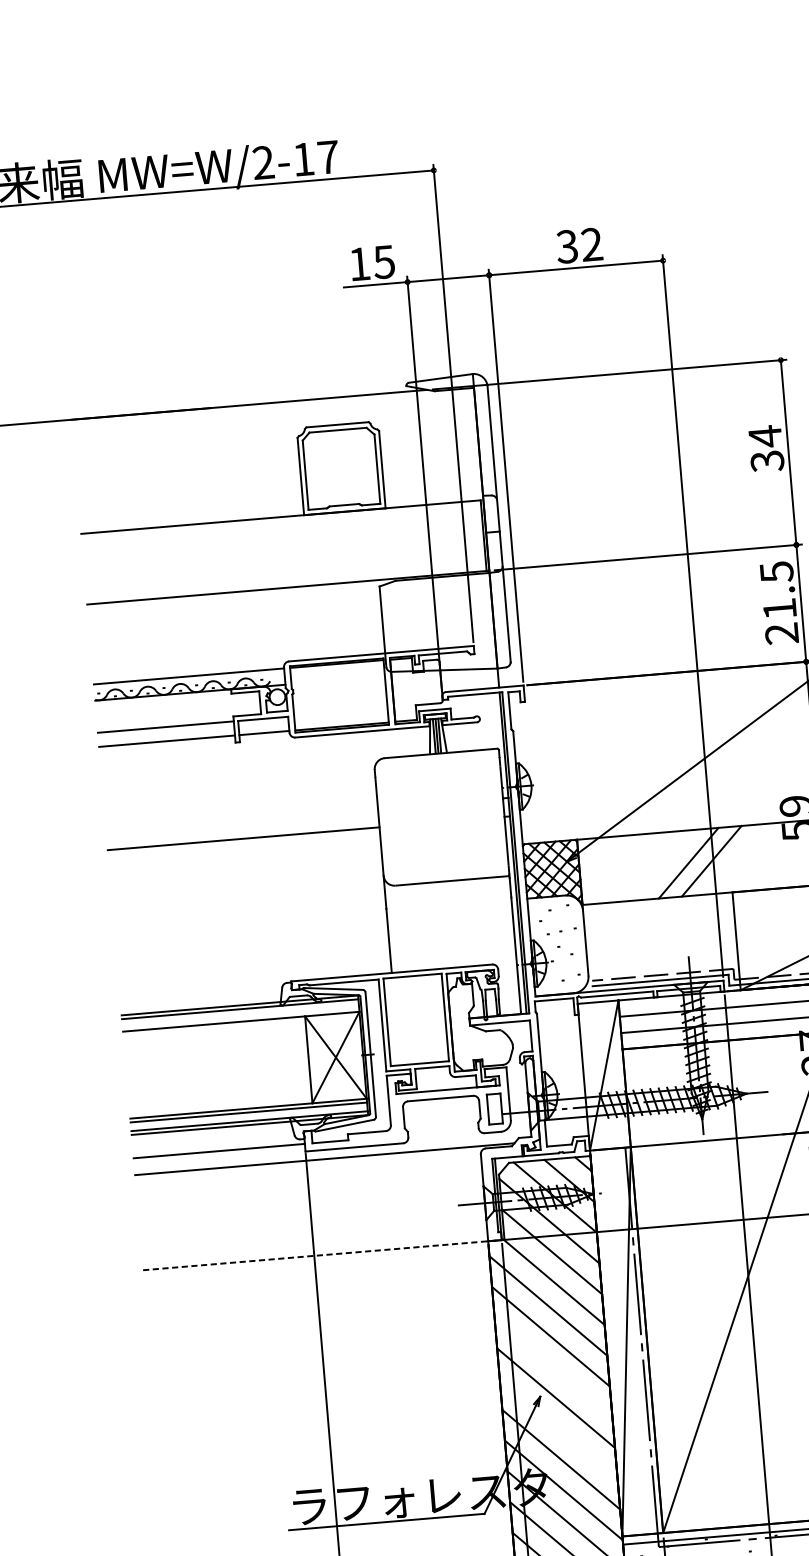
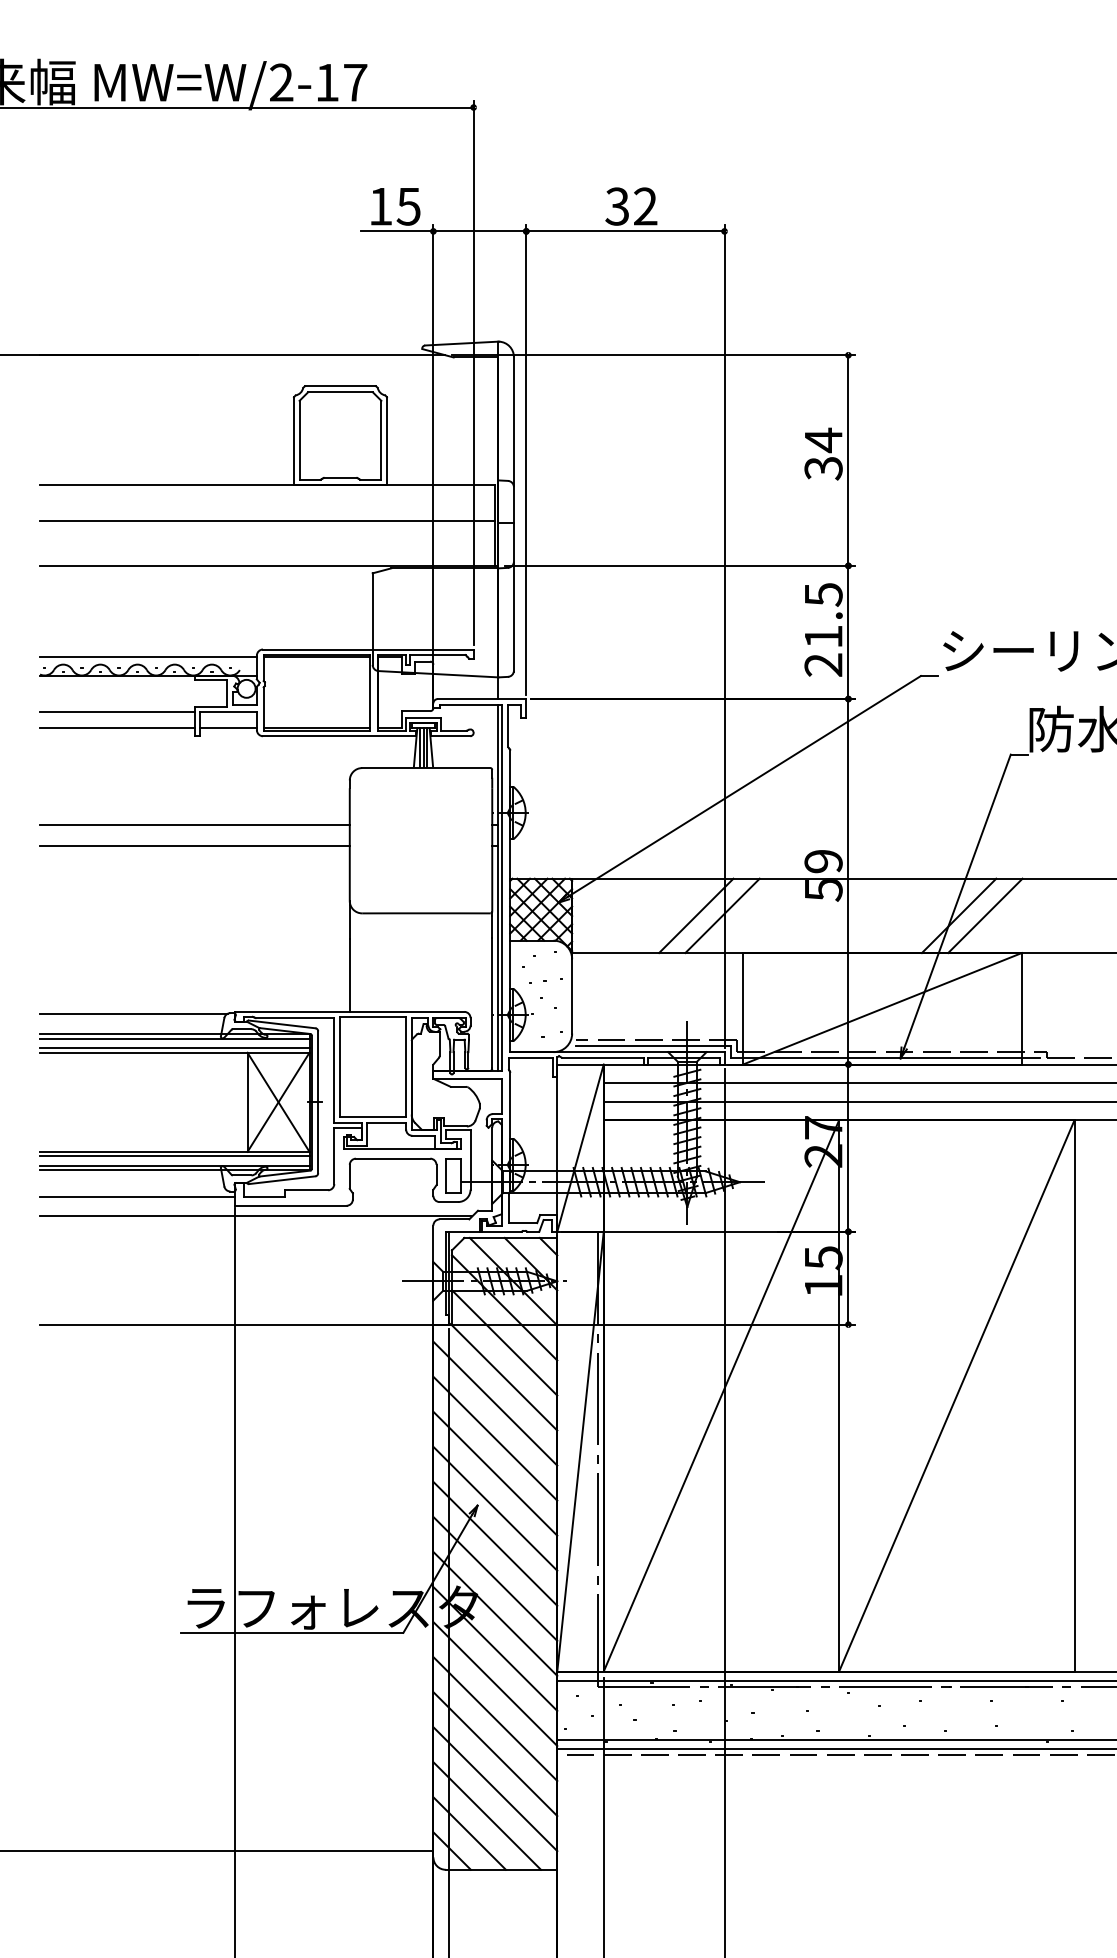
line: (283, 548) -> (267, 521), added
line: (241, 820) -> (194, 824), added
line: (202, 990) -> (133, 1013), added
line: (240, 1018) -> (174, 1048), added
line: (322, 1255) -> (244, 1324), dashed -> solid
line: (553, 1367) -> (495, 1473), added
line: (558, 1428) -> (495, 1543), added

